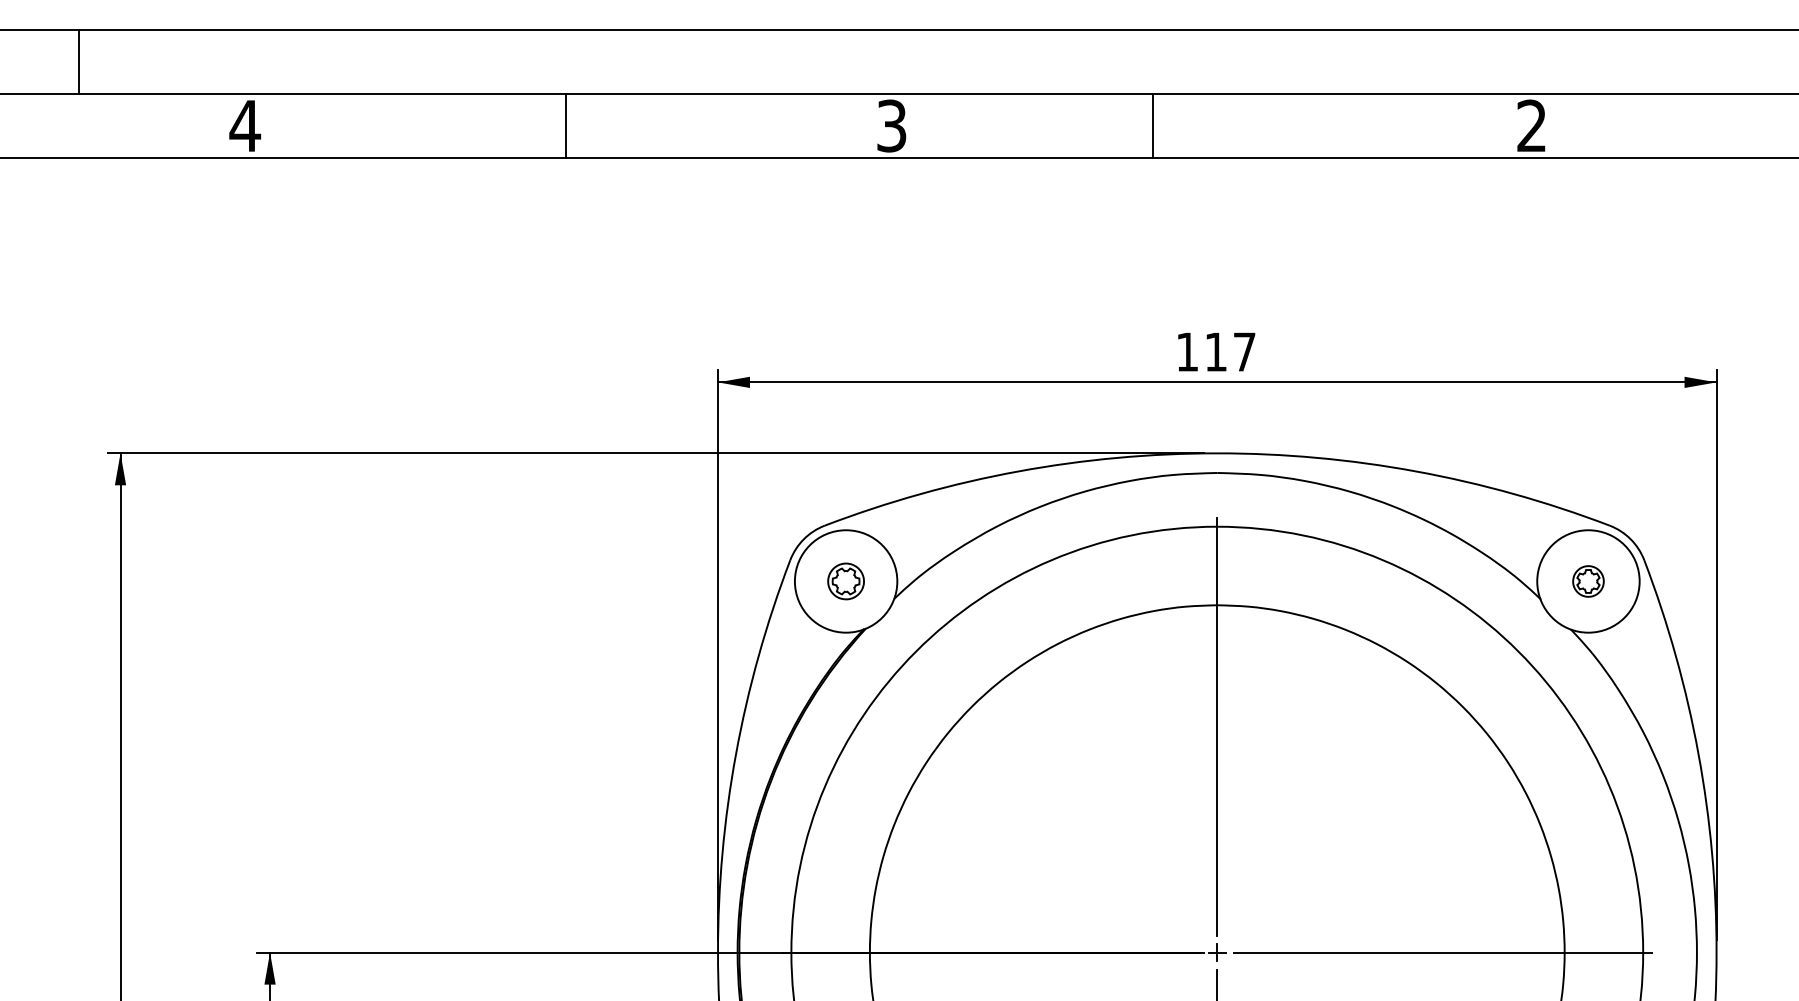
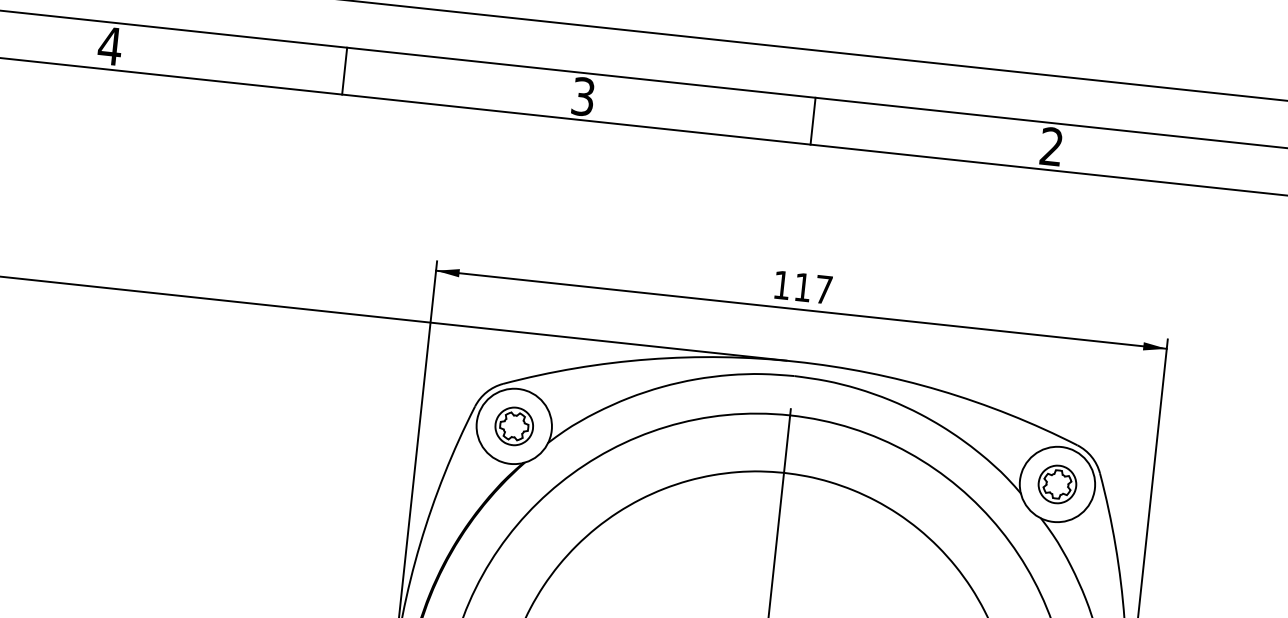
line: (1152, 125) -> (812, 120), moved
part: (845, 581) -> (513, 426), size x1.43
part: (1588, 581) -> (1057, 484), size x1.67

